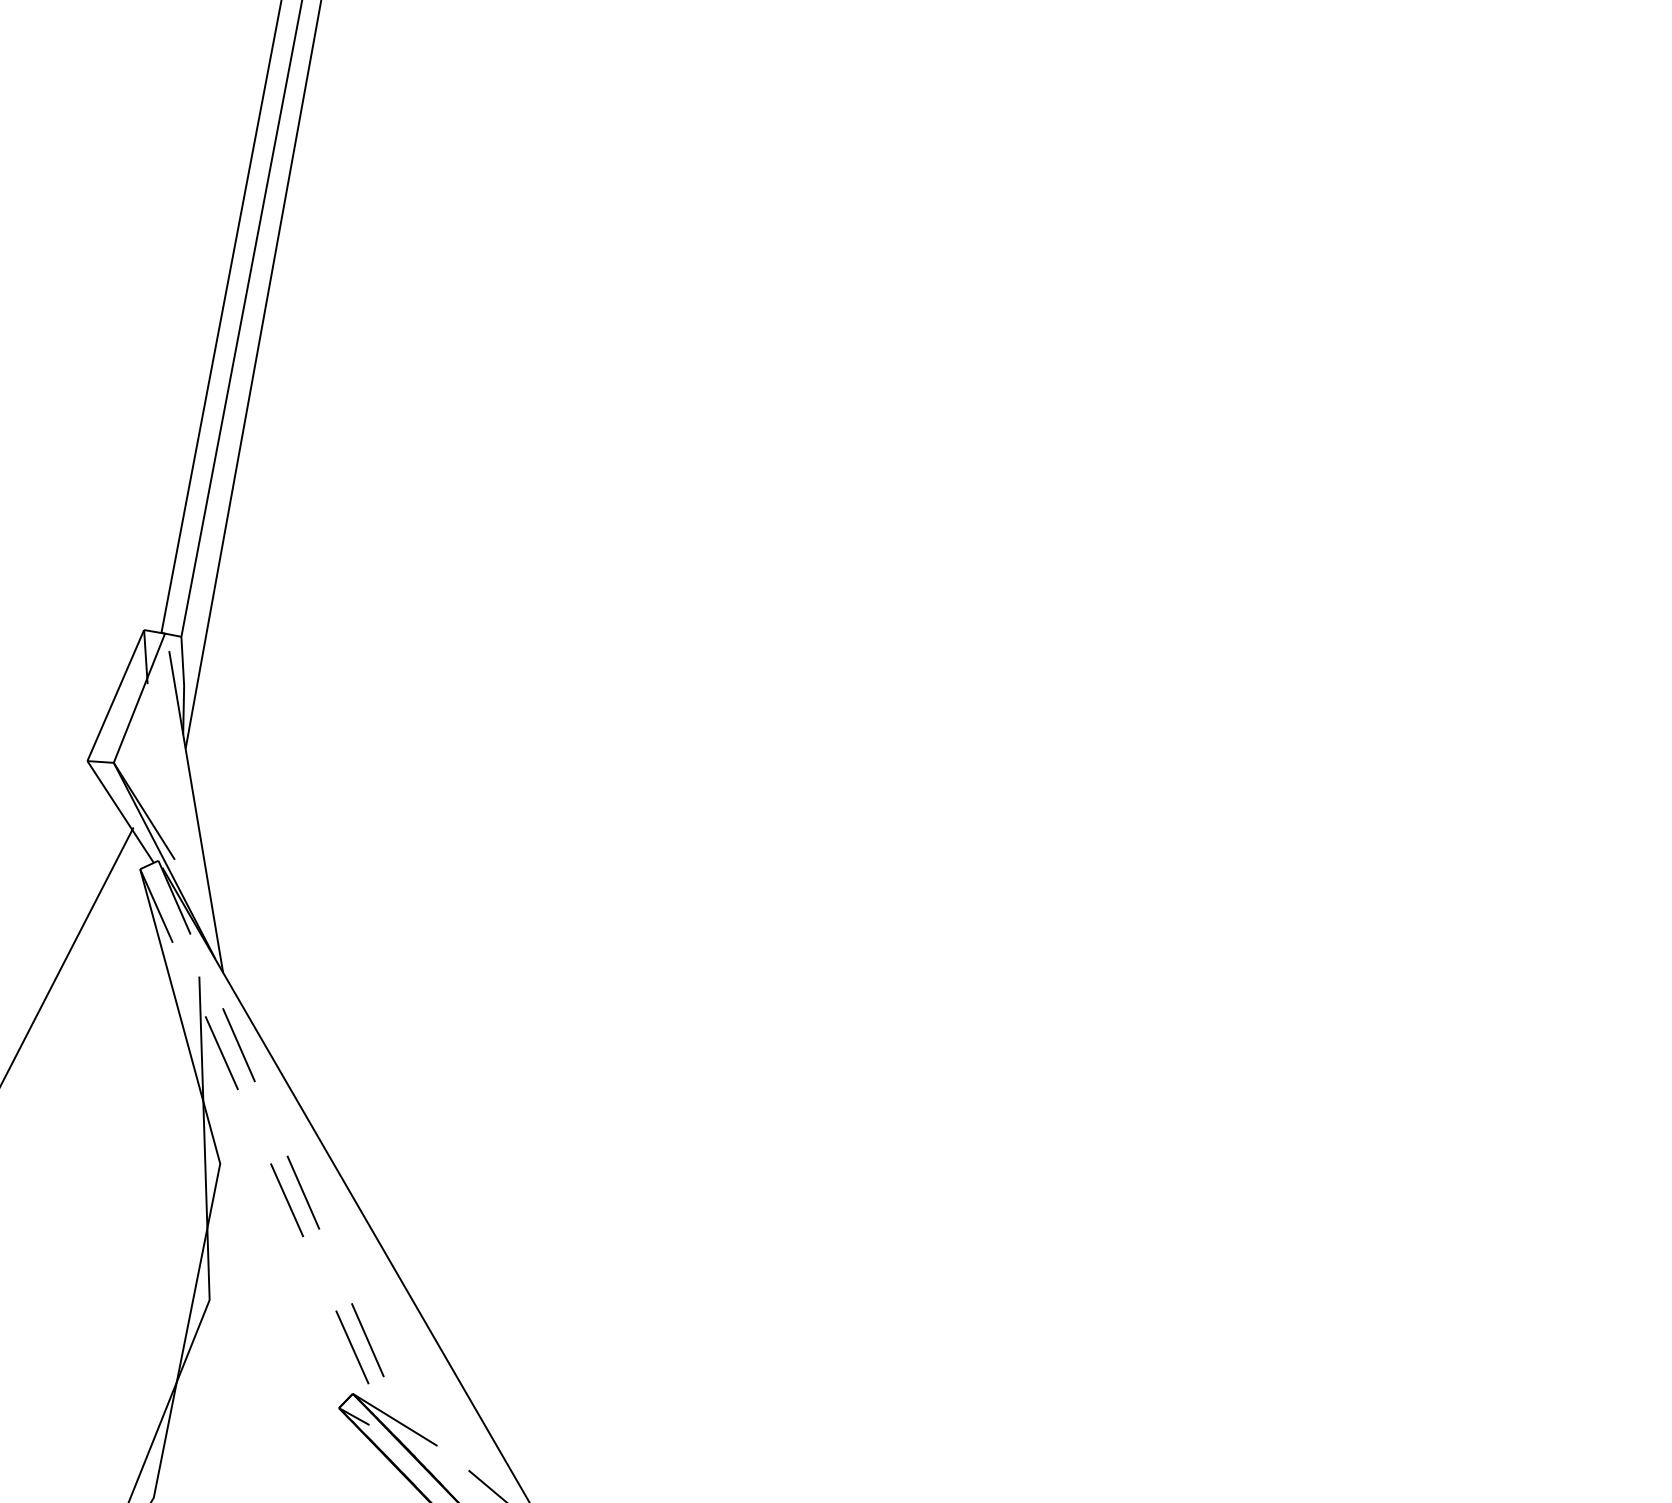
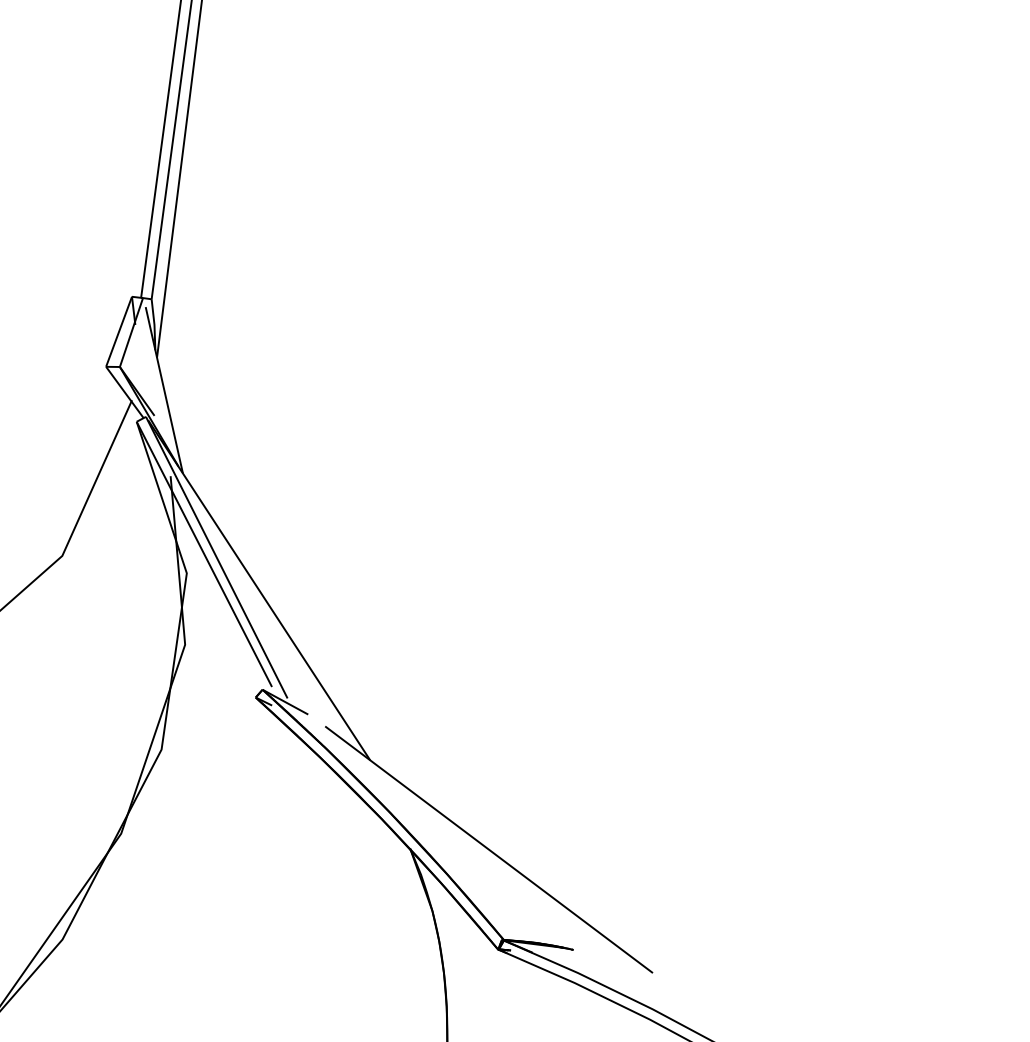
line: (255, 1129) -> (204, 554), dashed -> solid
line: (278, 1136) -> (216, 557), dashed -> solid

